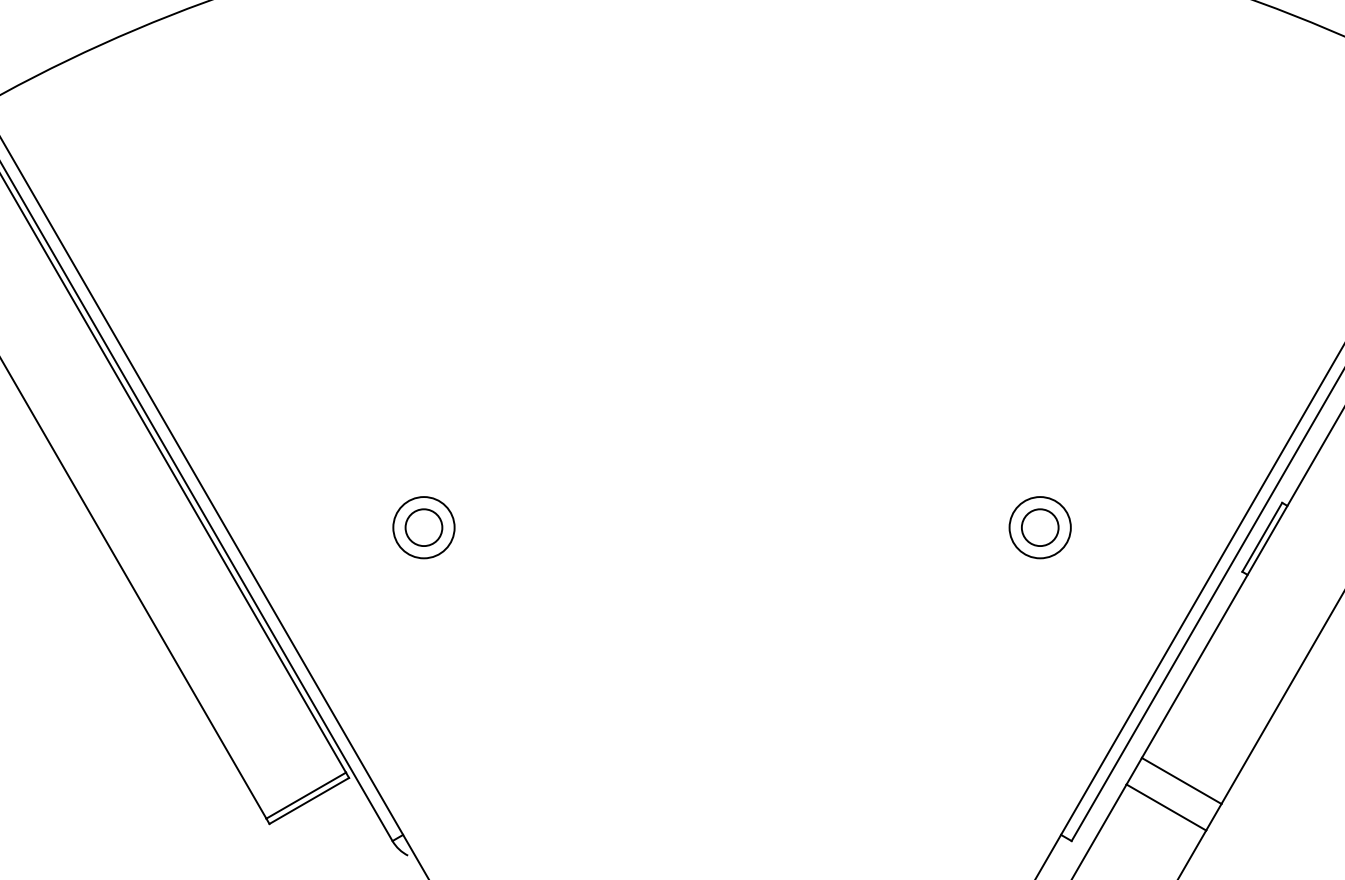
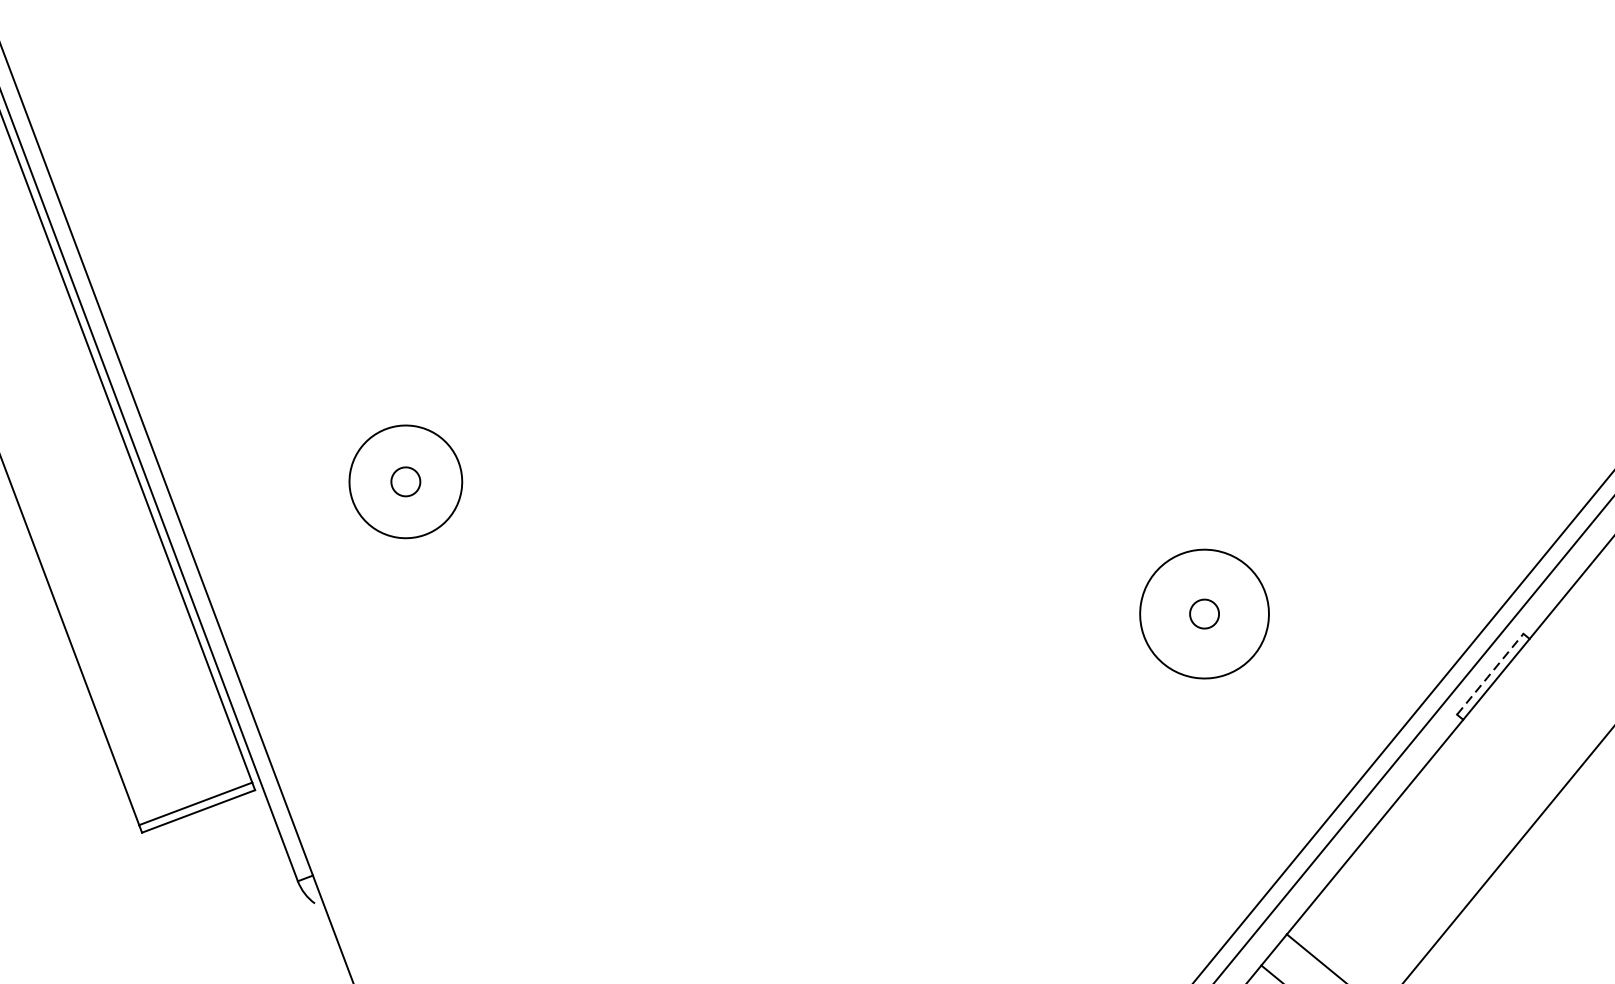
circle: (423, 527) -> (405, 481), size x0.6
circle: (423, 527) -> (405, 481), size x1.4
circle: (1039, 527) -> (1203, 613), size x0.6
circle: (1039, 527) -> (1203, 613), size x1.6
line: (1262, 537) -> (1490, 674), solid -> dashed

